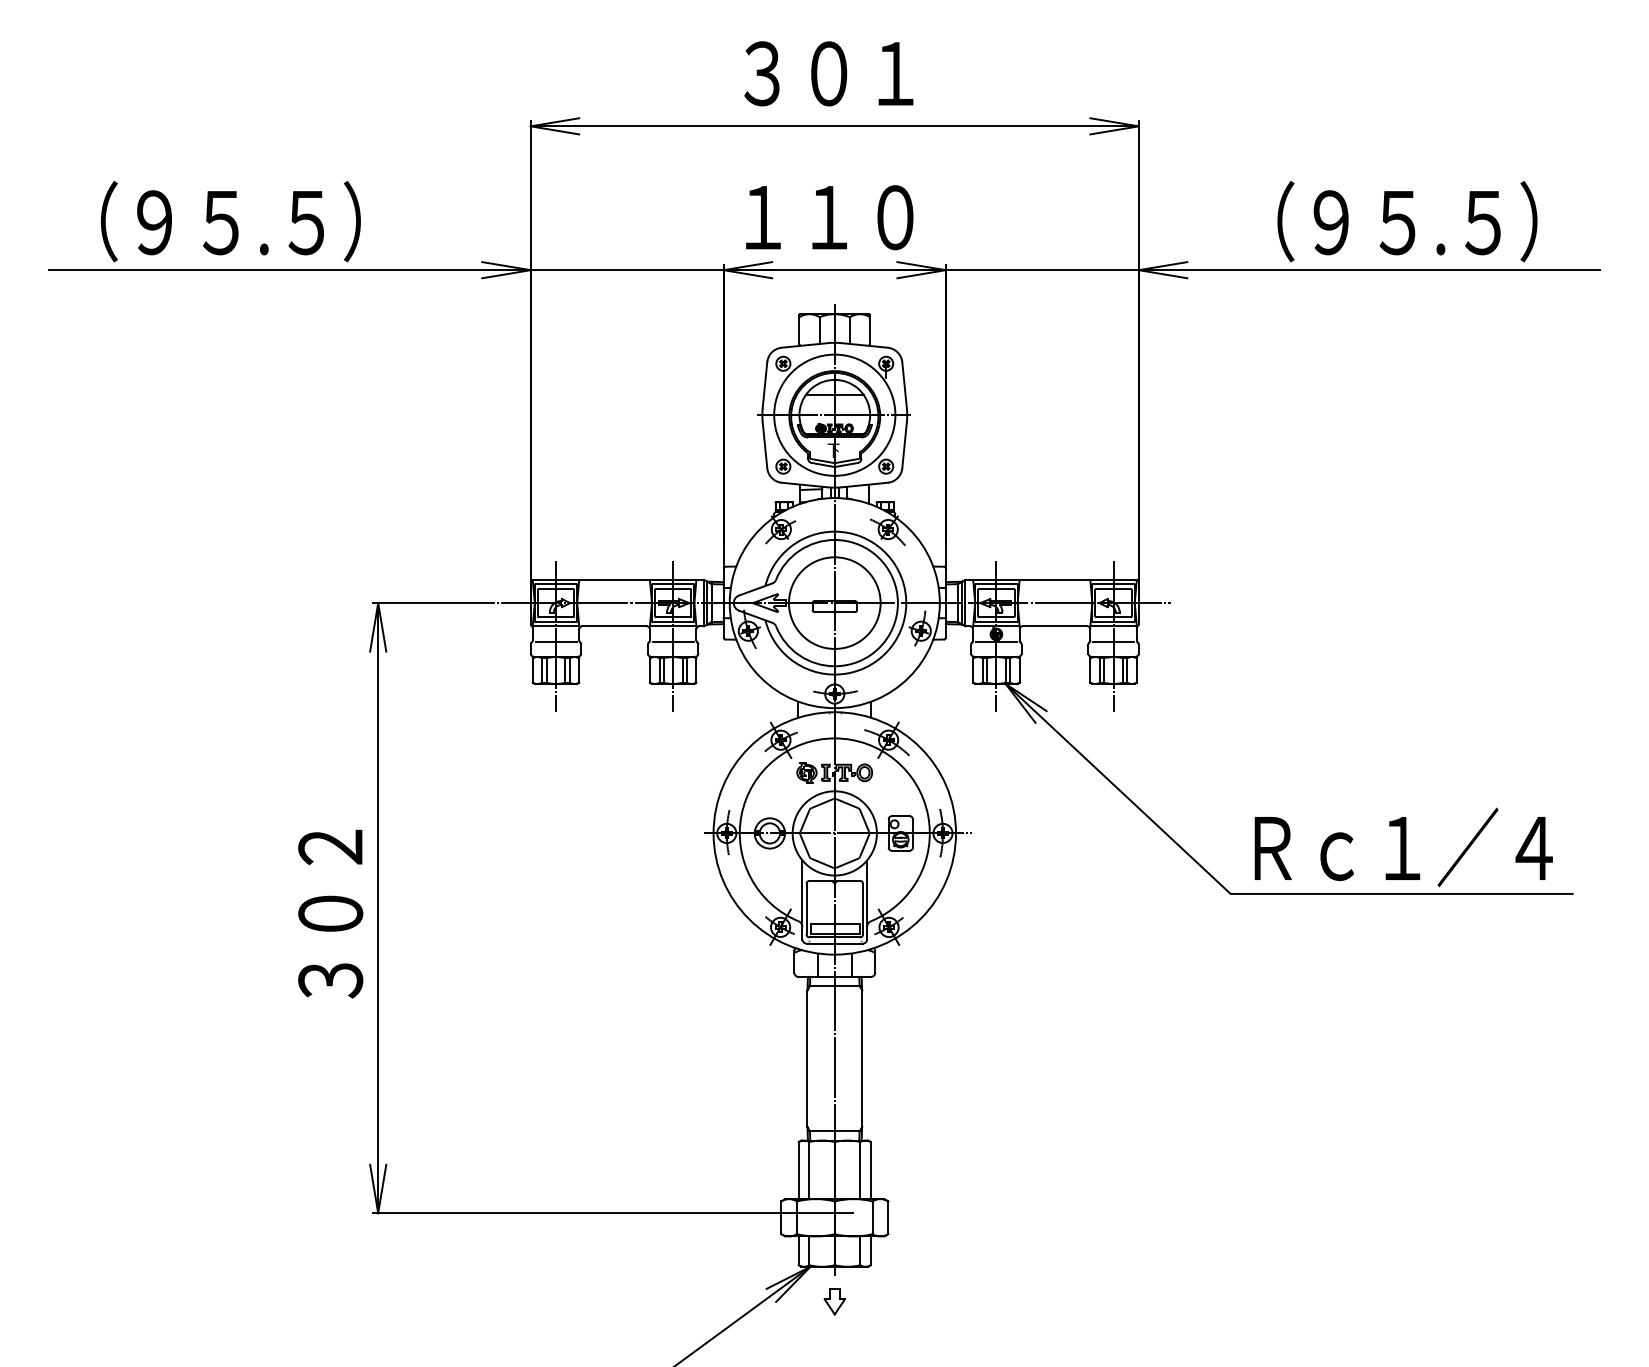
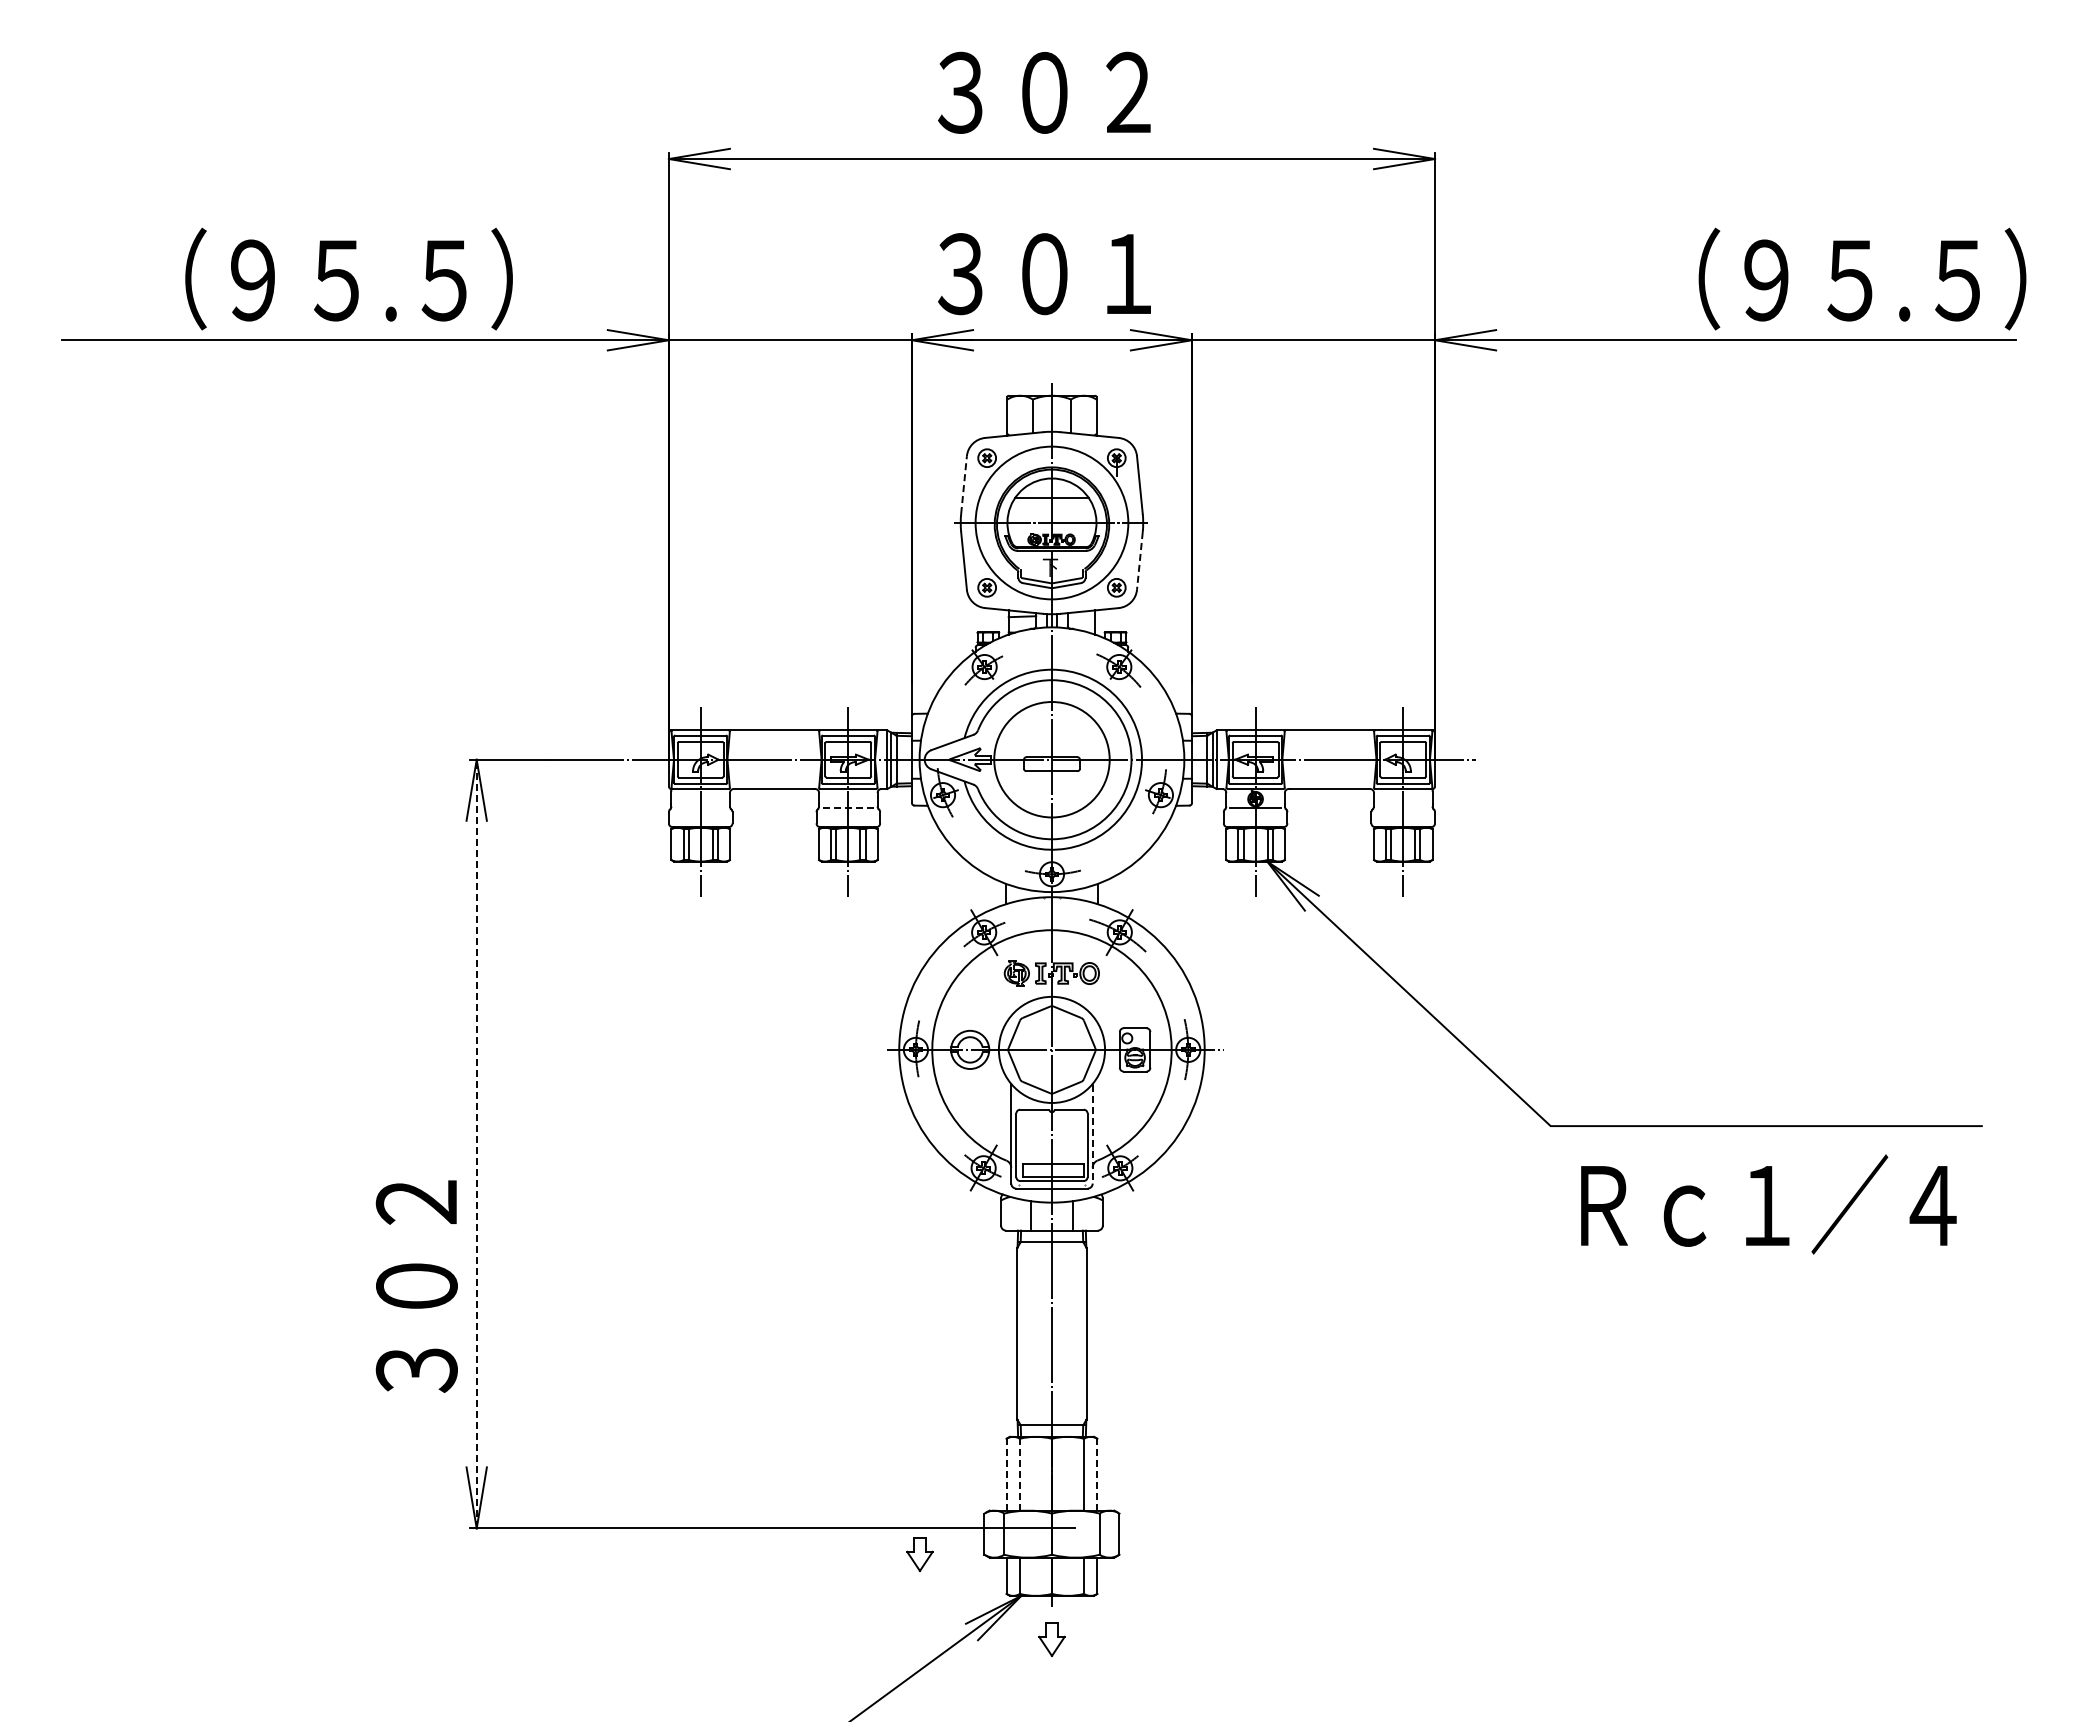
text: (895, 72) -> (1128, 91), ３０１ -> ３０２
text: (828, 217) -> (1044, 274), １１０ -> ３０１
text: (230, 221) -> (348, 278), moved
text: (1407, 221) -> (1862, 278), moved
line: (765, 384) -> (964, 484), solid -> dashed
line: (904, 445) -> (1139, 561), solid -> dashed
line: (555, 641) -> (700, 808), removed
line: (673, 641) -> (848, 808), solid -> dashed
line: (1113, 641) -> (1402, 808), removed
text: (1403, 847) -> (1768, 1204), moved
line: (866, 900) -> (1092, 1134), solid -> dashed
line: (378, 907) -> (476, 1143), solid -> dashed
text: (330, 914) -> (416, 1286), moved
line: (798, 1170) -> (1006, 1474), solid -> dashed
line: (809, 1170) -> (1019, 1474), solid -> dashed
line: (870, 1170) -> (1097, 1474), solid -> dashed
part: (729, 1233) -> (919, 1554), added

